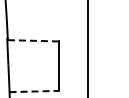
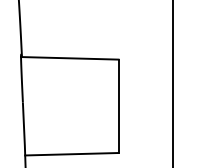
line: (33, 40) -> (70, 57), dashed -> solid
line: (34, 91) -> (72, 154), dashed -> solid

